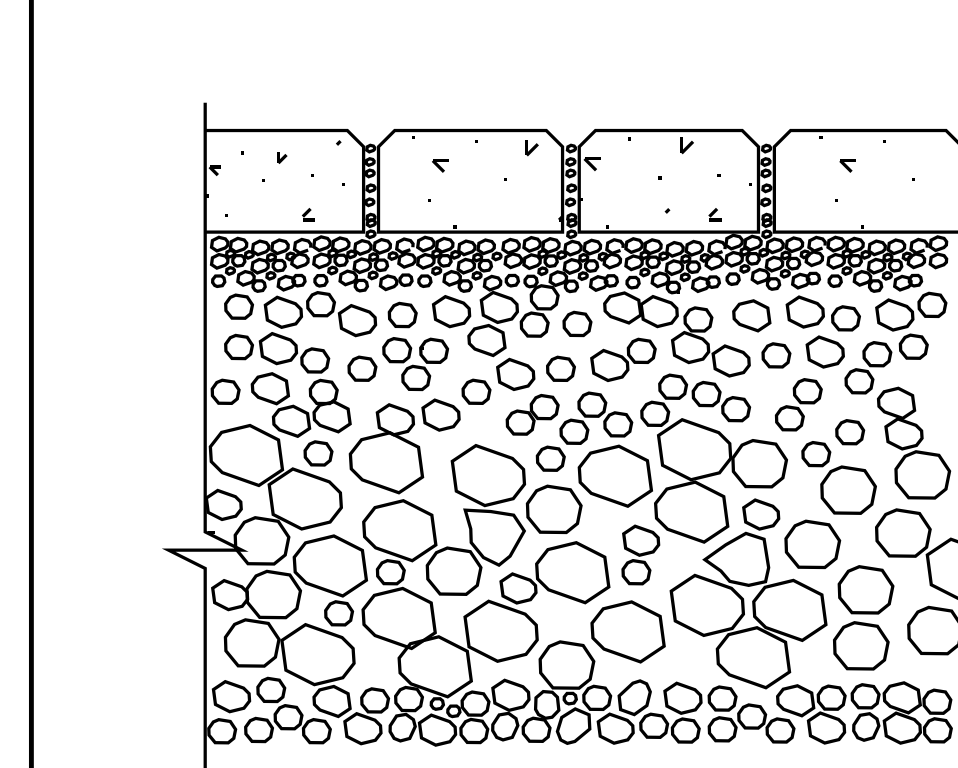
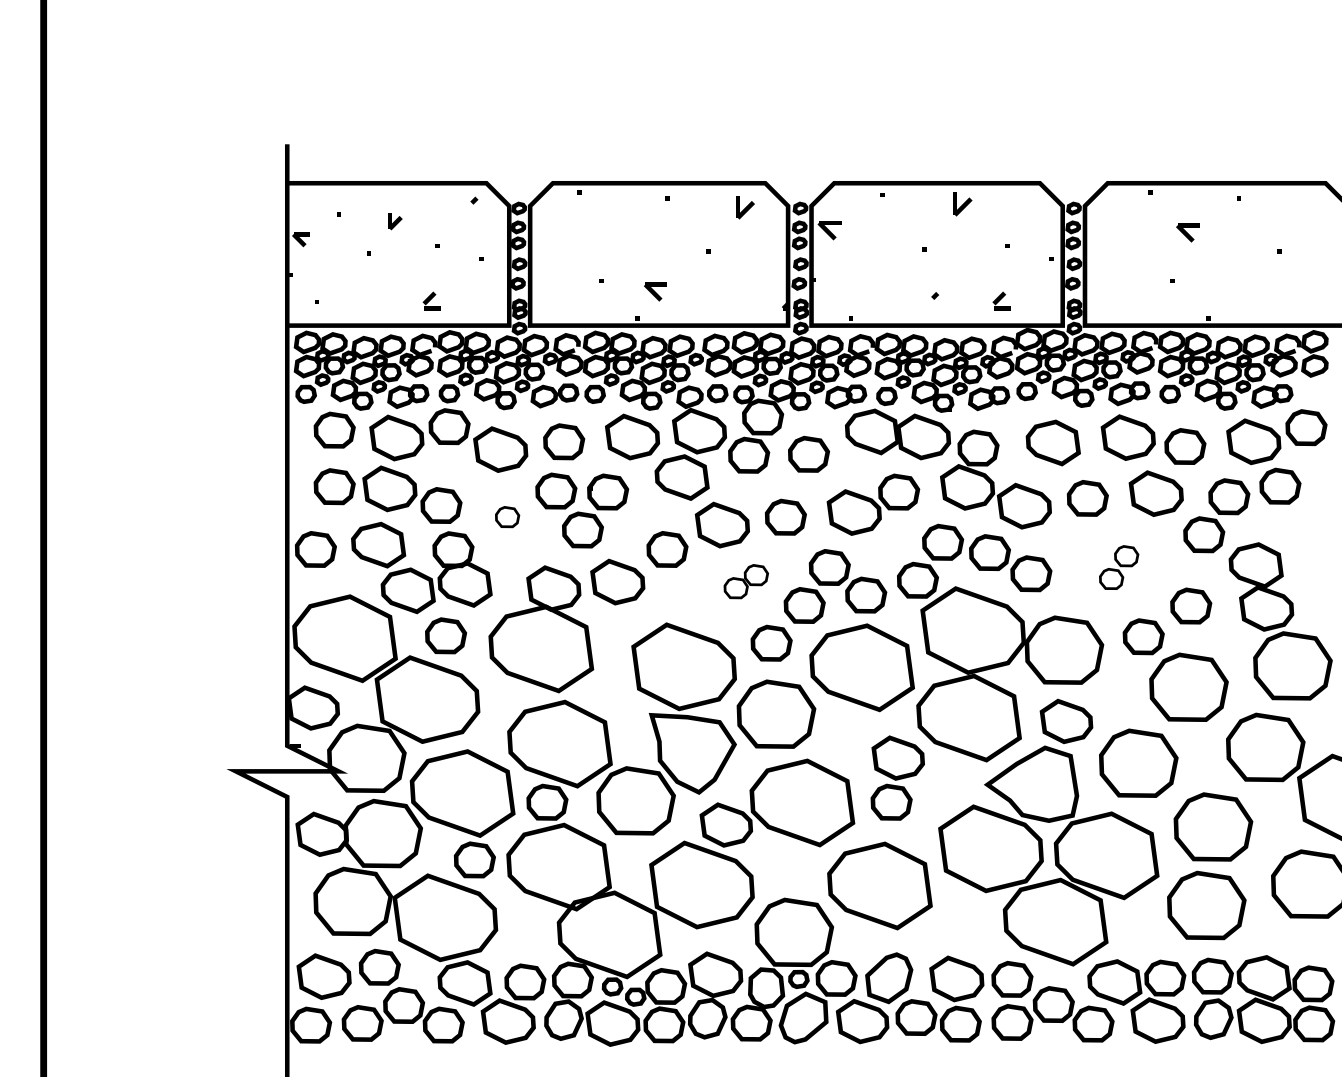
part: (440, 165) -> (655, 291), moved
part: (362, 368) -> (507, 516), size x0.6
part: (798, 404) -> (1118, 567), size x0.6
part: (532, 414) -> (746, 581), size x0.6

